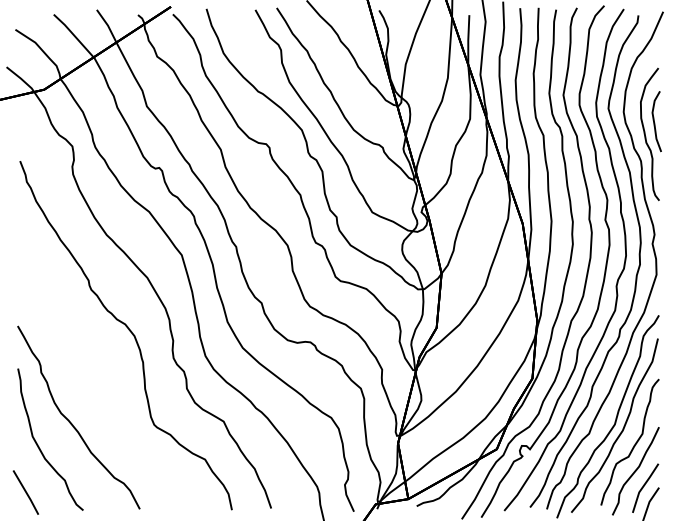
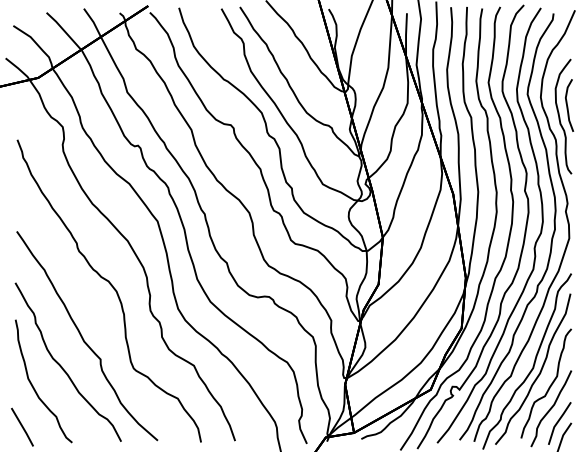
curve: (96, 389) -> (83, 337), added

